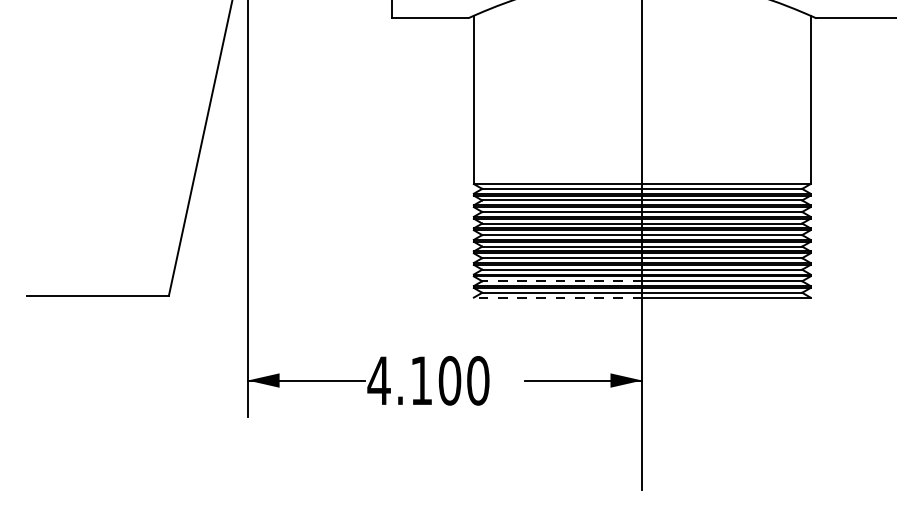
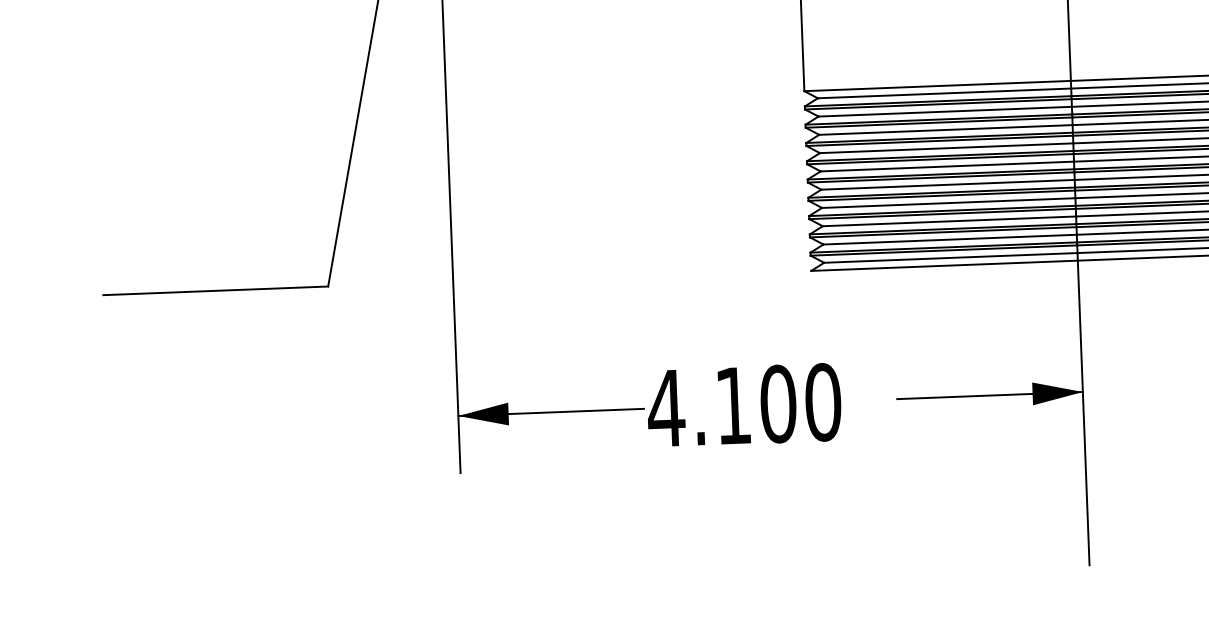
line: (562, 281) -> (950, 240), dashed -> solid
line: (557, 297) -> (943, 265), dashed -> solid

